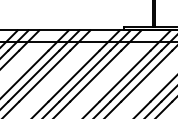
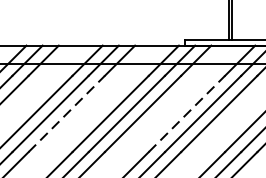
line: (45, 75) -> (67, 112), solid -> dashed
line: (125, 75) -> (187, 112), solid -> dashed

